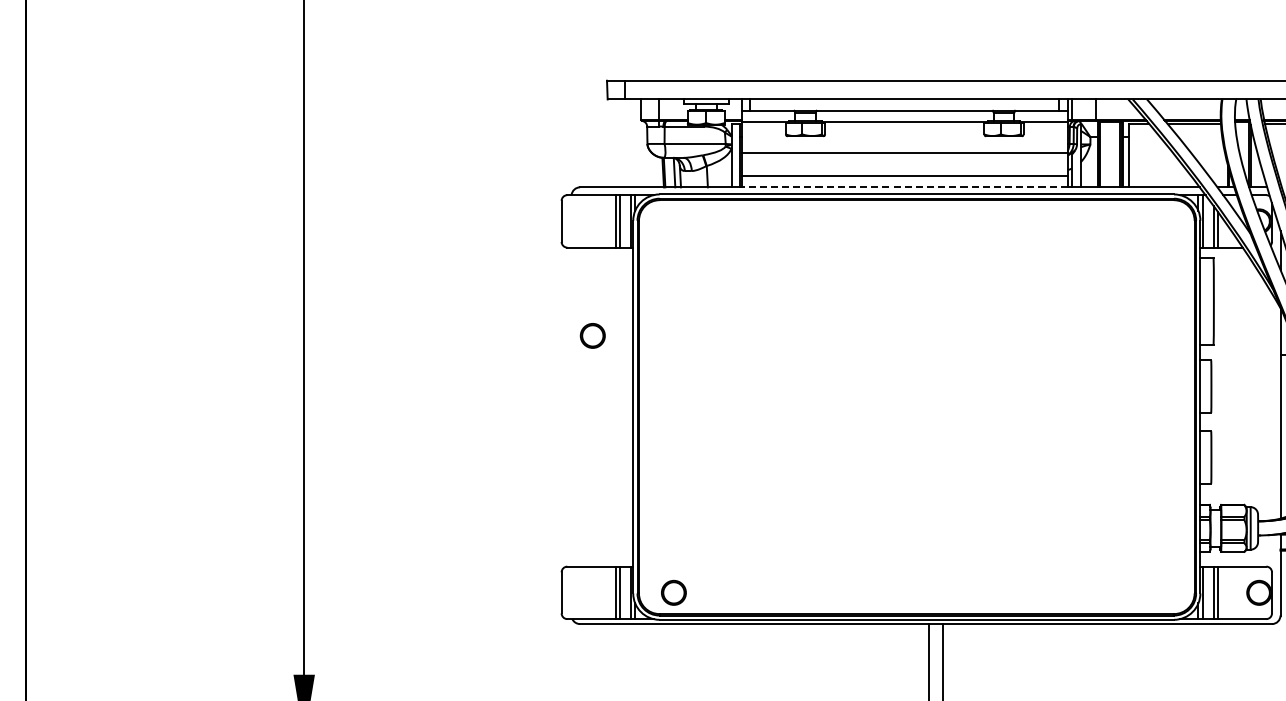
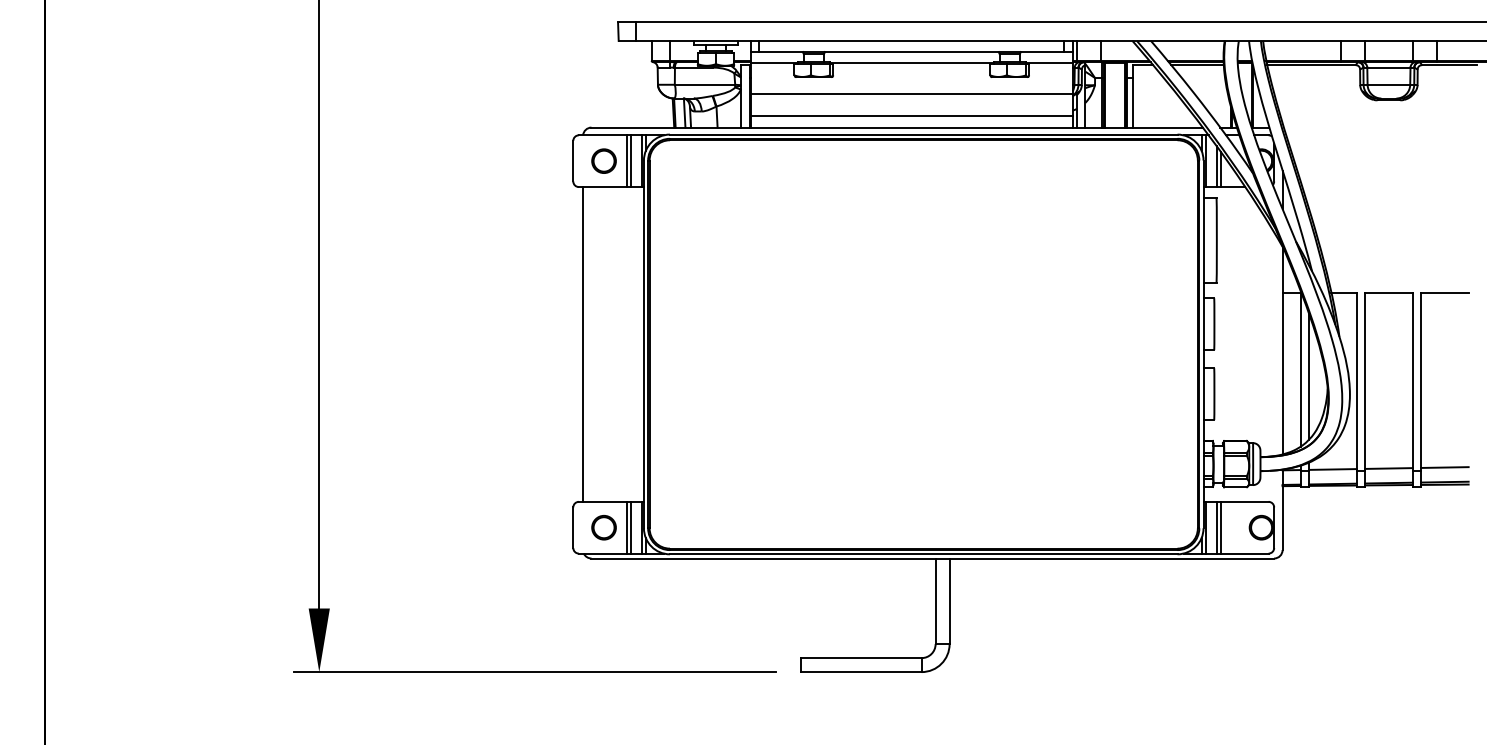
line: (904, 187) -> (911, 127), dashed -> solid
circle: (592, 335) -> (603, 160), moved
line: (571, 407) -> (583, 344), added
circle: (673, 592) -> (603, 527), moved

